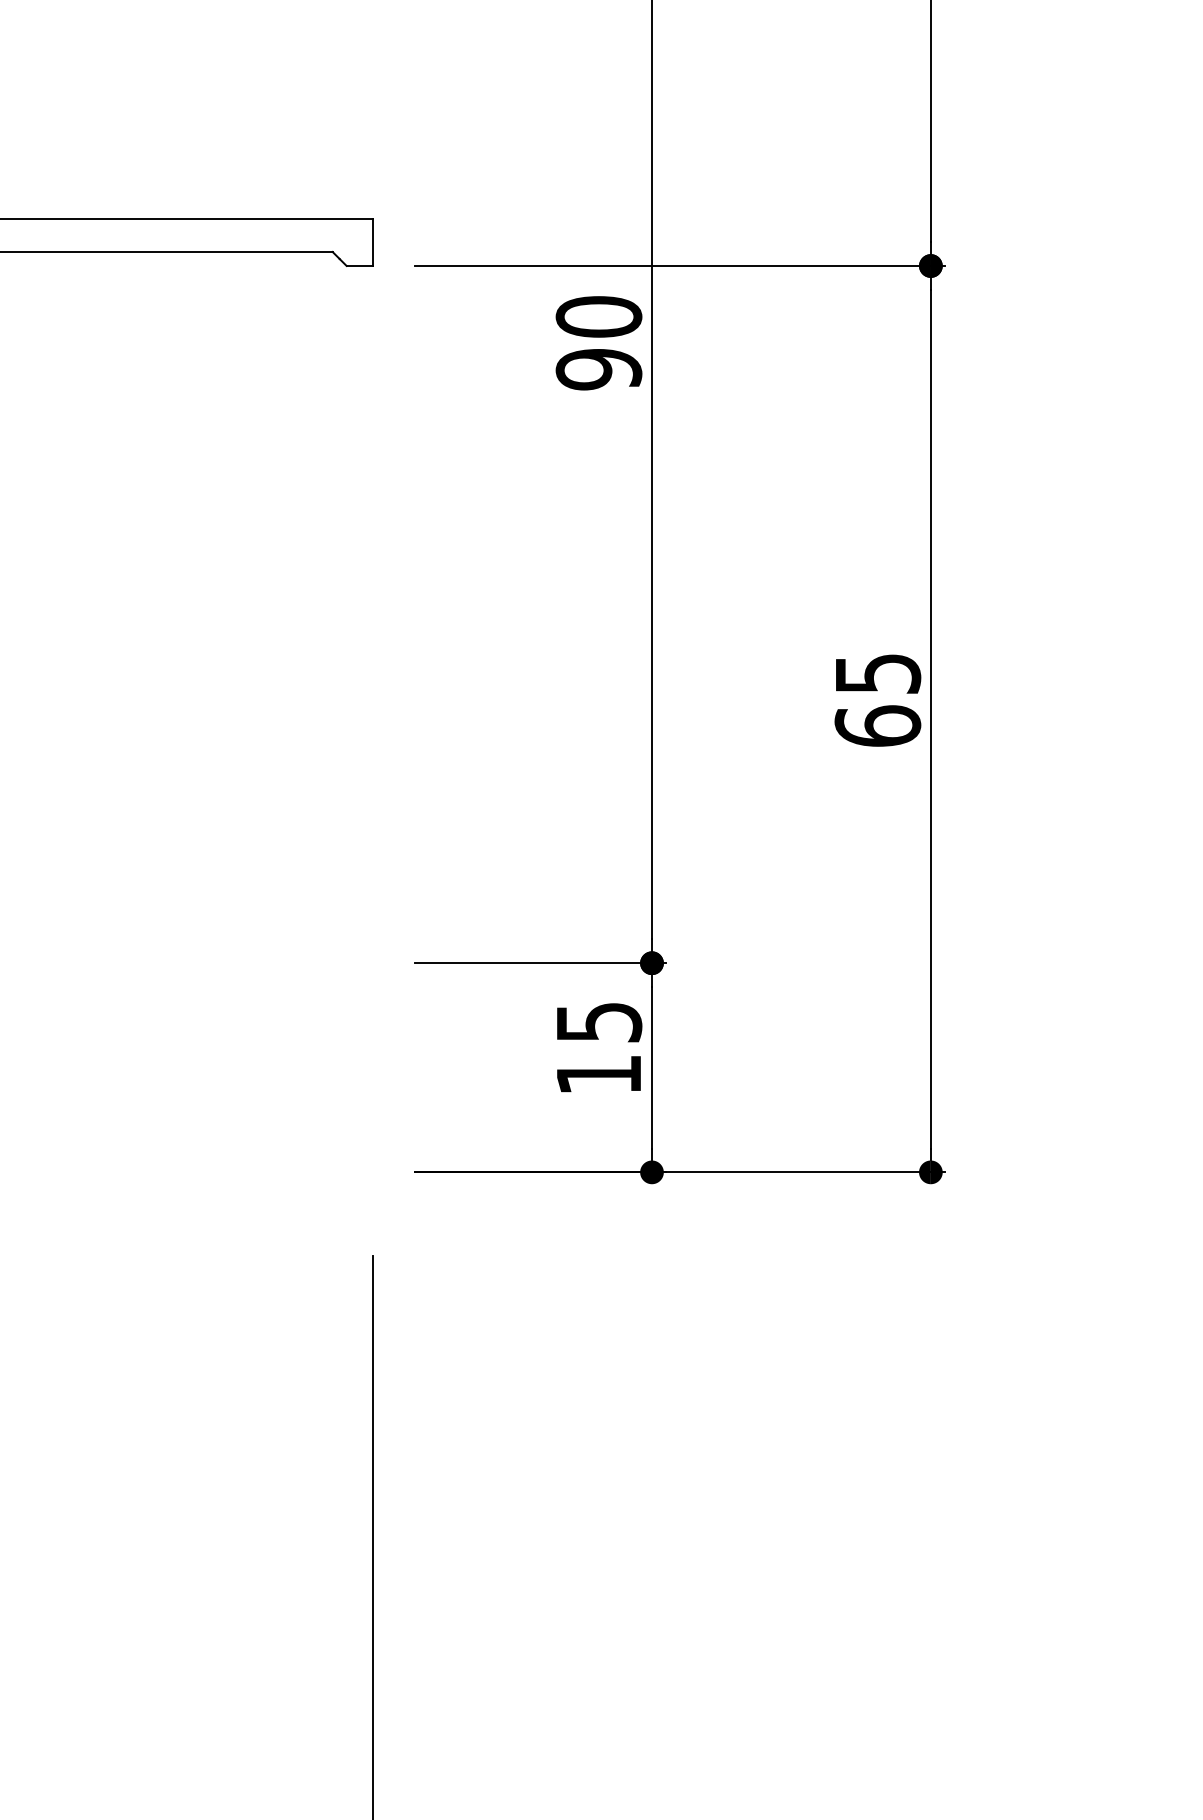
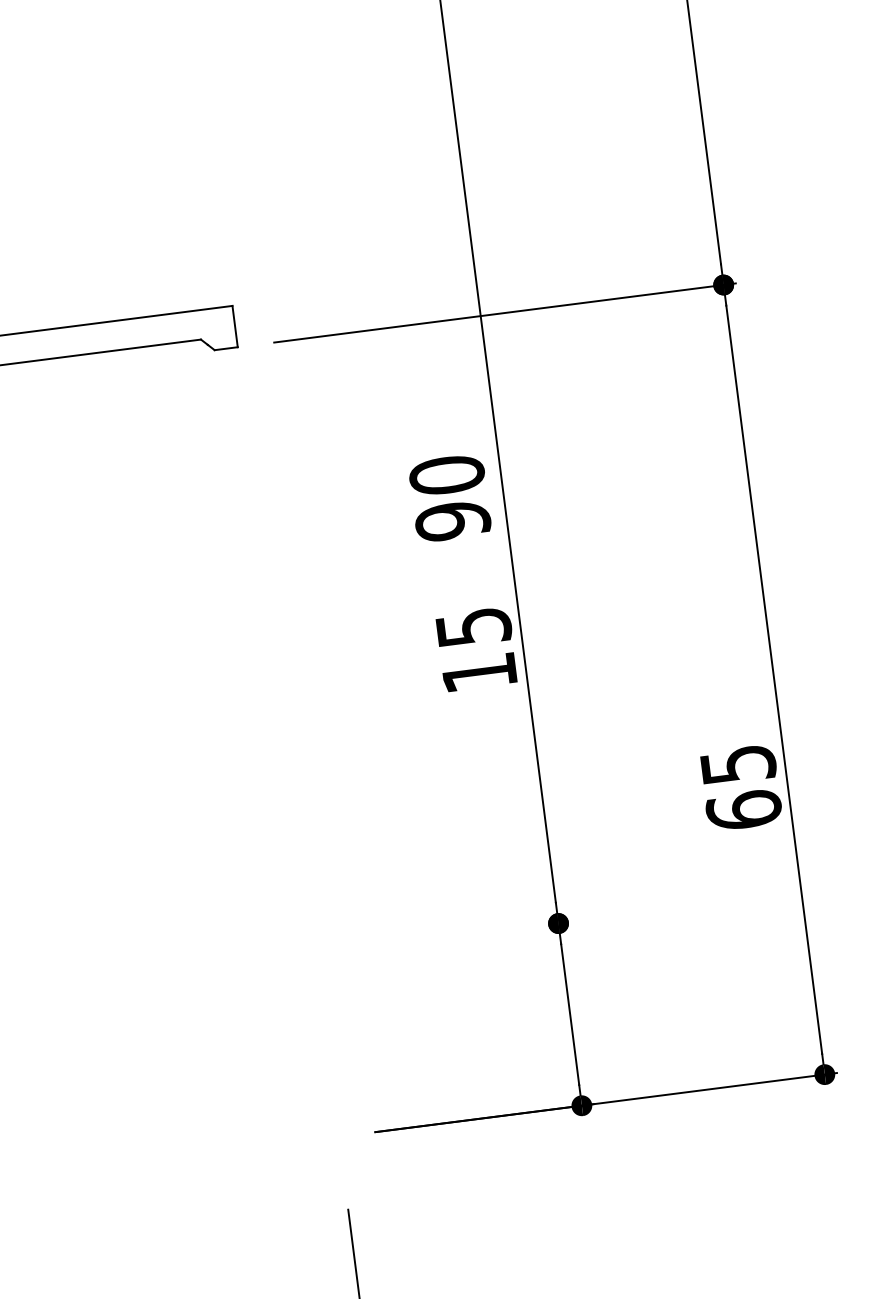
text: (598, 343) -> (449, 498), moved
text: (877, 700) -> (740, 787), moved
line: (539, 963) -> (460, 936), removed
text: (599, 1047) -> (476, 649), moved

